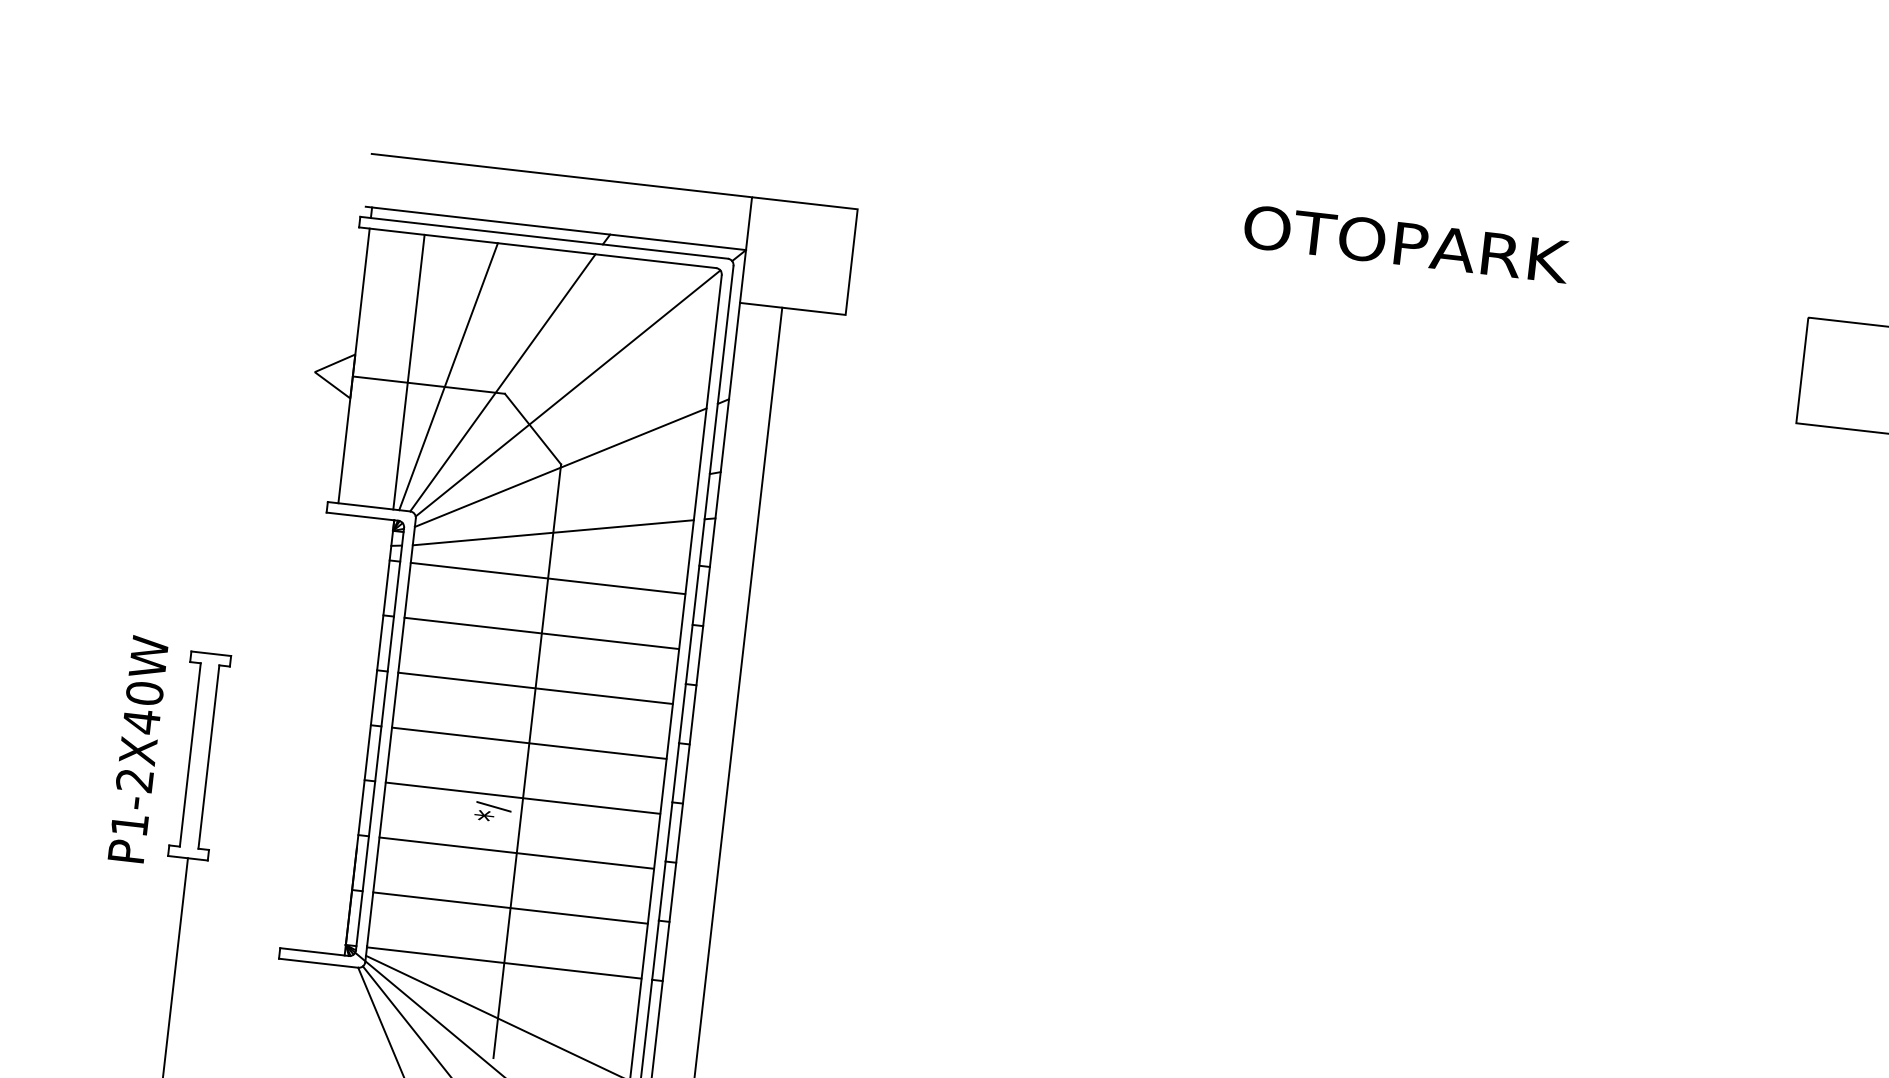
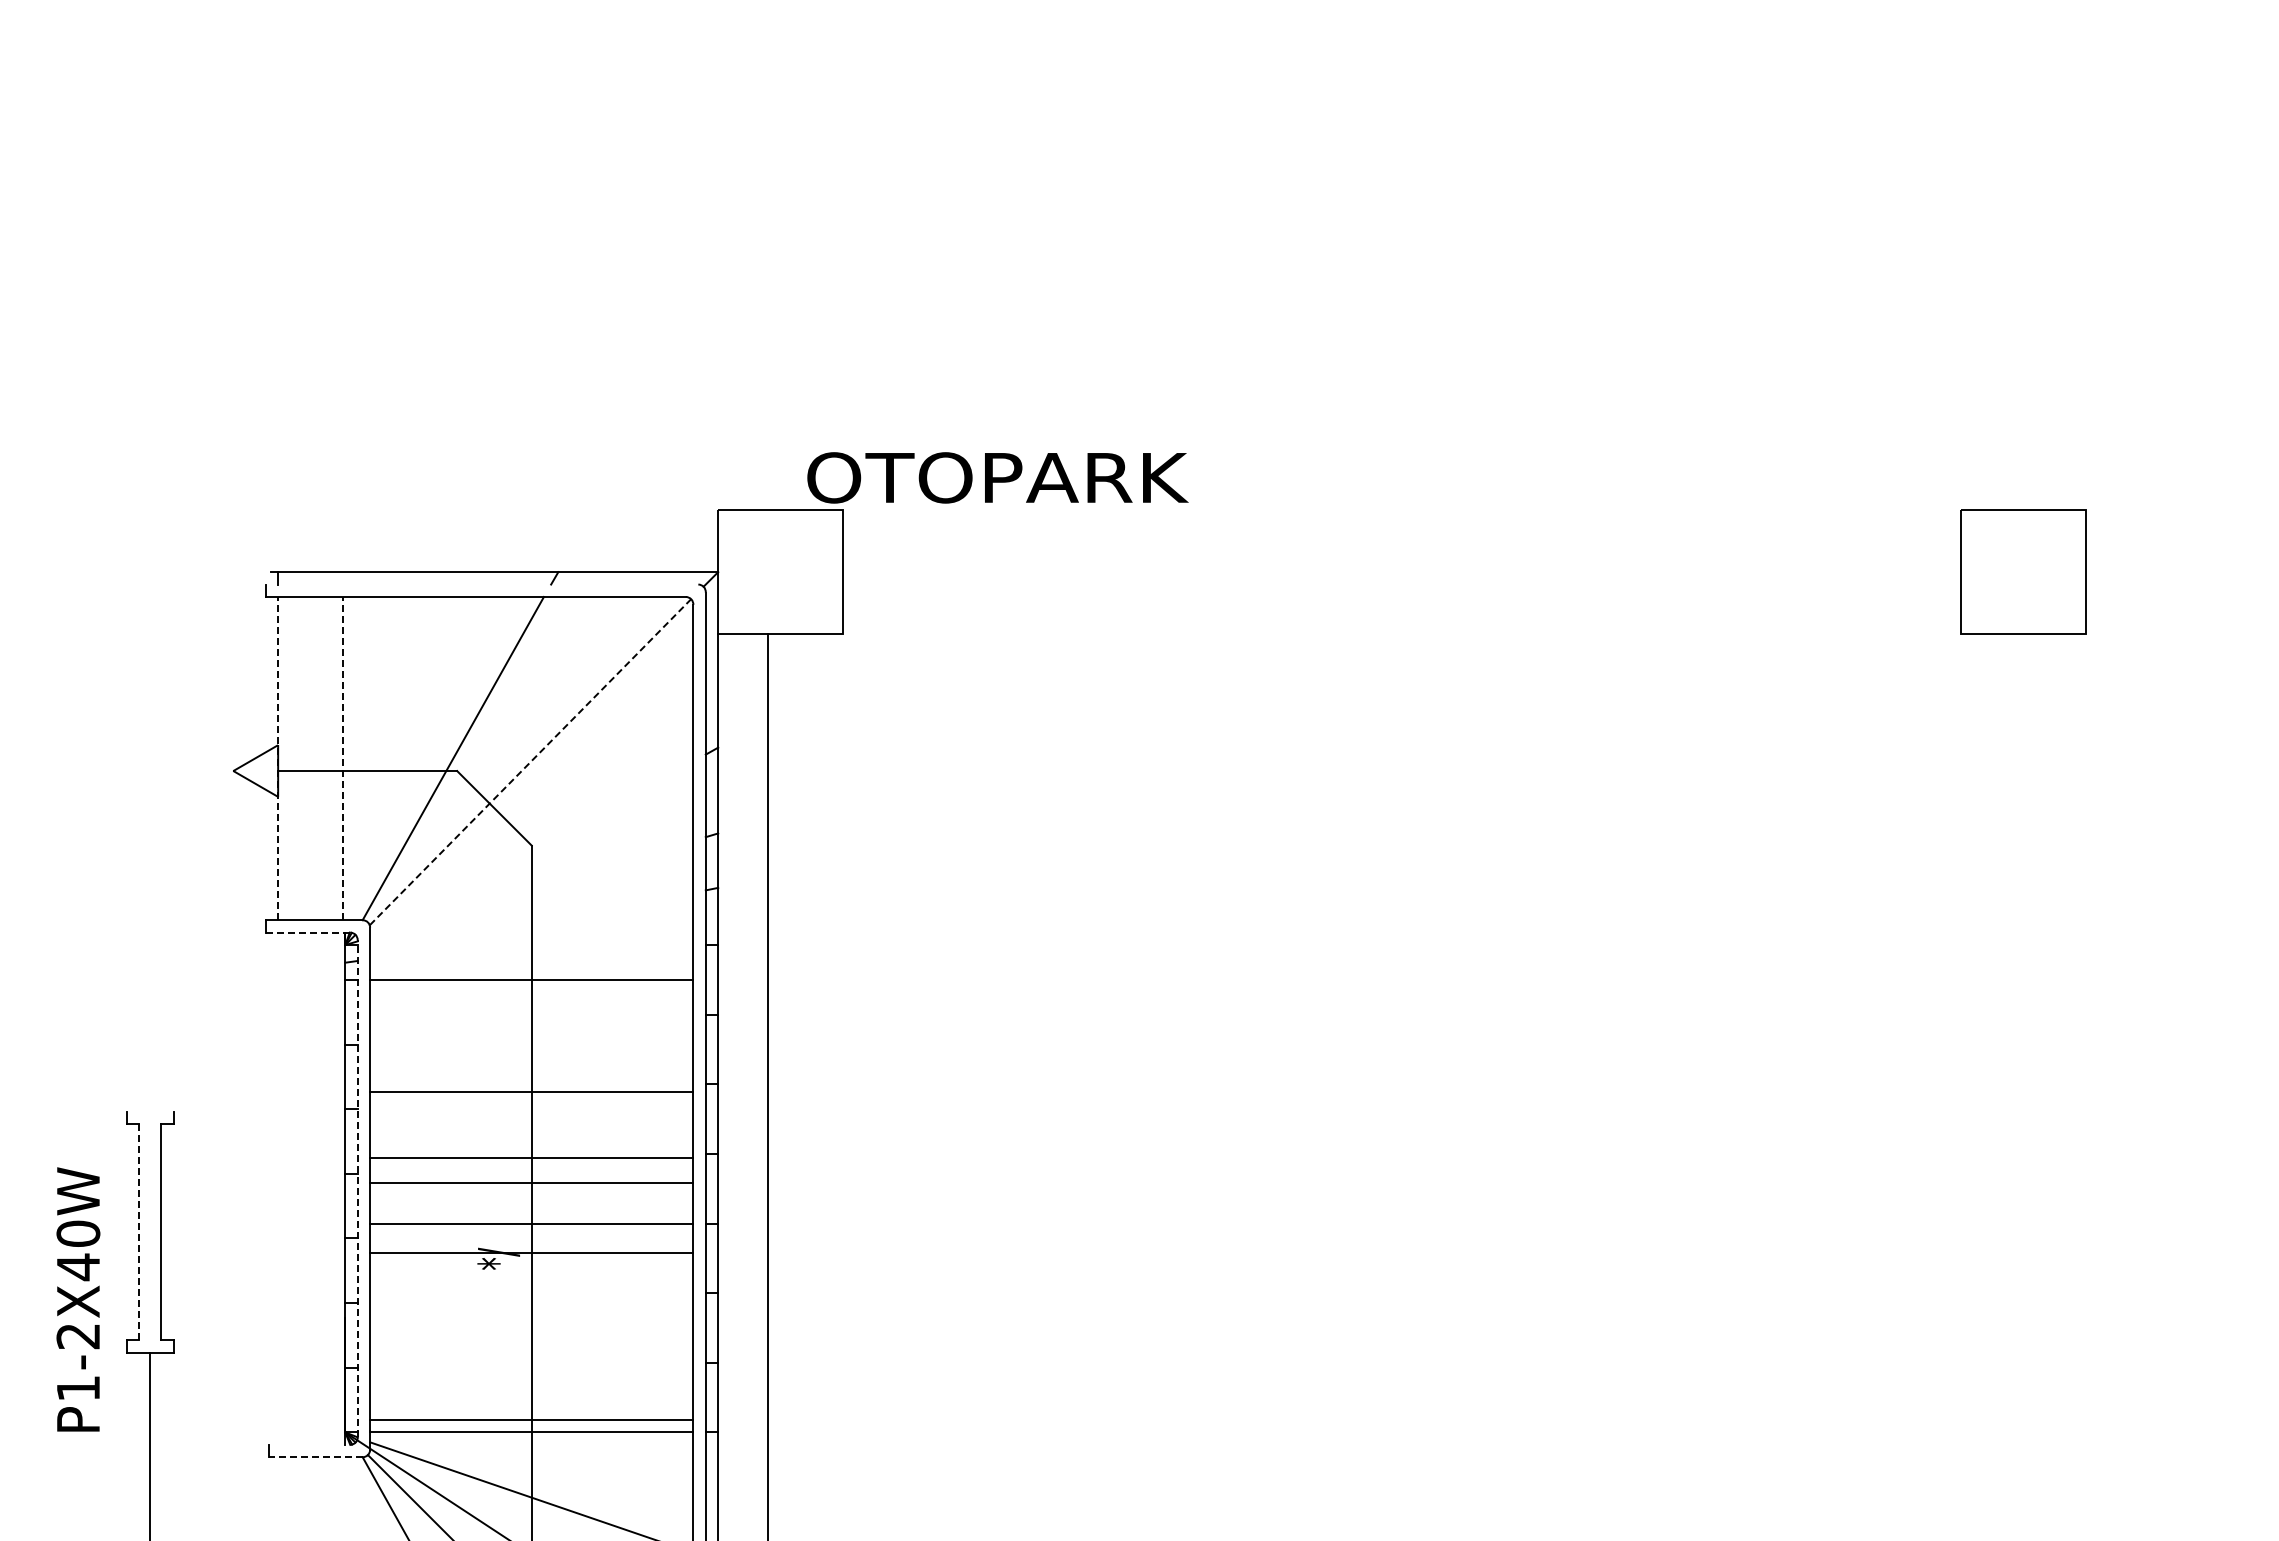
line: (562, 175) -> (494, 509), removed
line: (543, 237) -> (481, 584), removed
text: (1406, 243) -> (997, 477), moved
line: (354, 365) -> (278, 758), solid -> dashed
line: (408, 372) -> (342, 758), solid -> dashed
line: (448, 376) -> (389, 758), removed
line: (568, 393) -> (530, 762), solid -> dashed
line: (560, 467) -> (531, 849), removed
line: (362, 516) -> (307, 932), solid -> dashed
line: (553, 532) -> (531, 925), removed
line: (541, 633) -> (531, 1091), moved
line: (210, 653) -> (149, 1111), removed
line: (535, 688) -> (531, 1158), moved
line: (379, 738) -> (357, 1188), solid -> dashed
line: (529, 742) -> (531, 1223), moved
text: (138, 749) -> (78, 1299), moved
line: (190, 755) -> (139, 1232), solid -> dashed
line: (522, 798) -> (531, 1183), moved
line: (516, 853) -> (531, 1253), moved
line: (510, 907) -> (531, 1419), moved
line: (314, 951) -> (309, 1444), removed
line: (318, 963) -> (316, 1457), solid -> dashed

